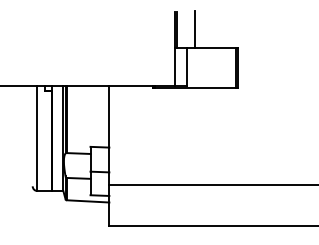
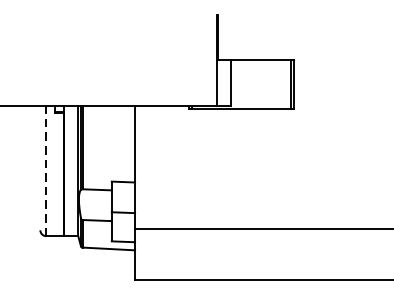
line: (194, 29) -> (240, 36), removed
line: (37, 138) -> (46, 171), solid -> dashed

